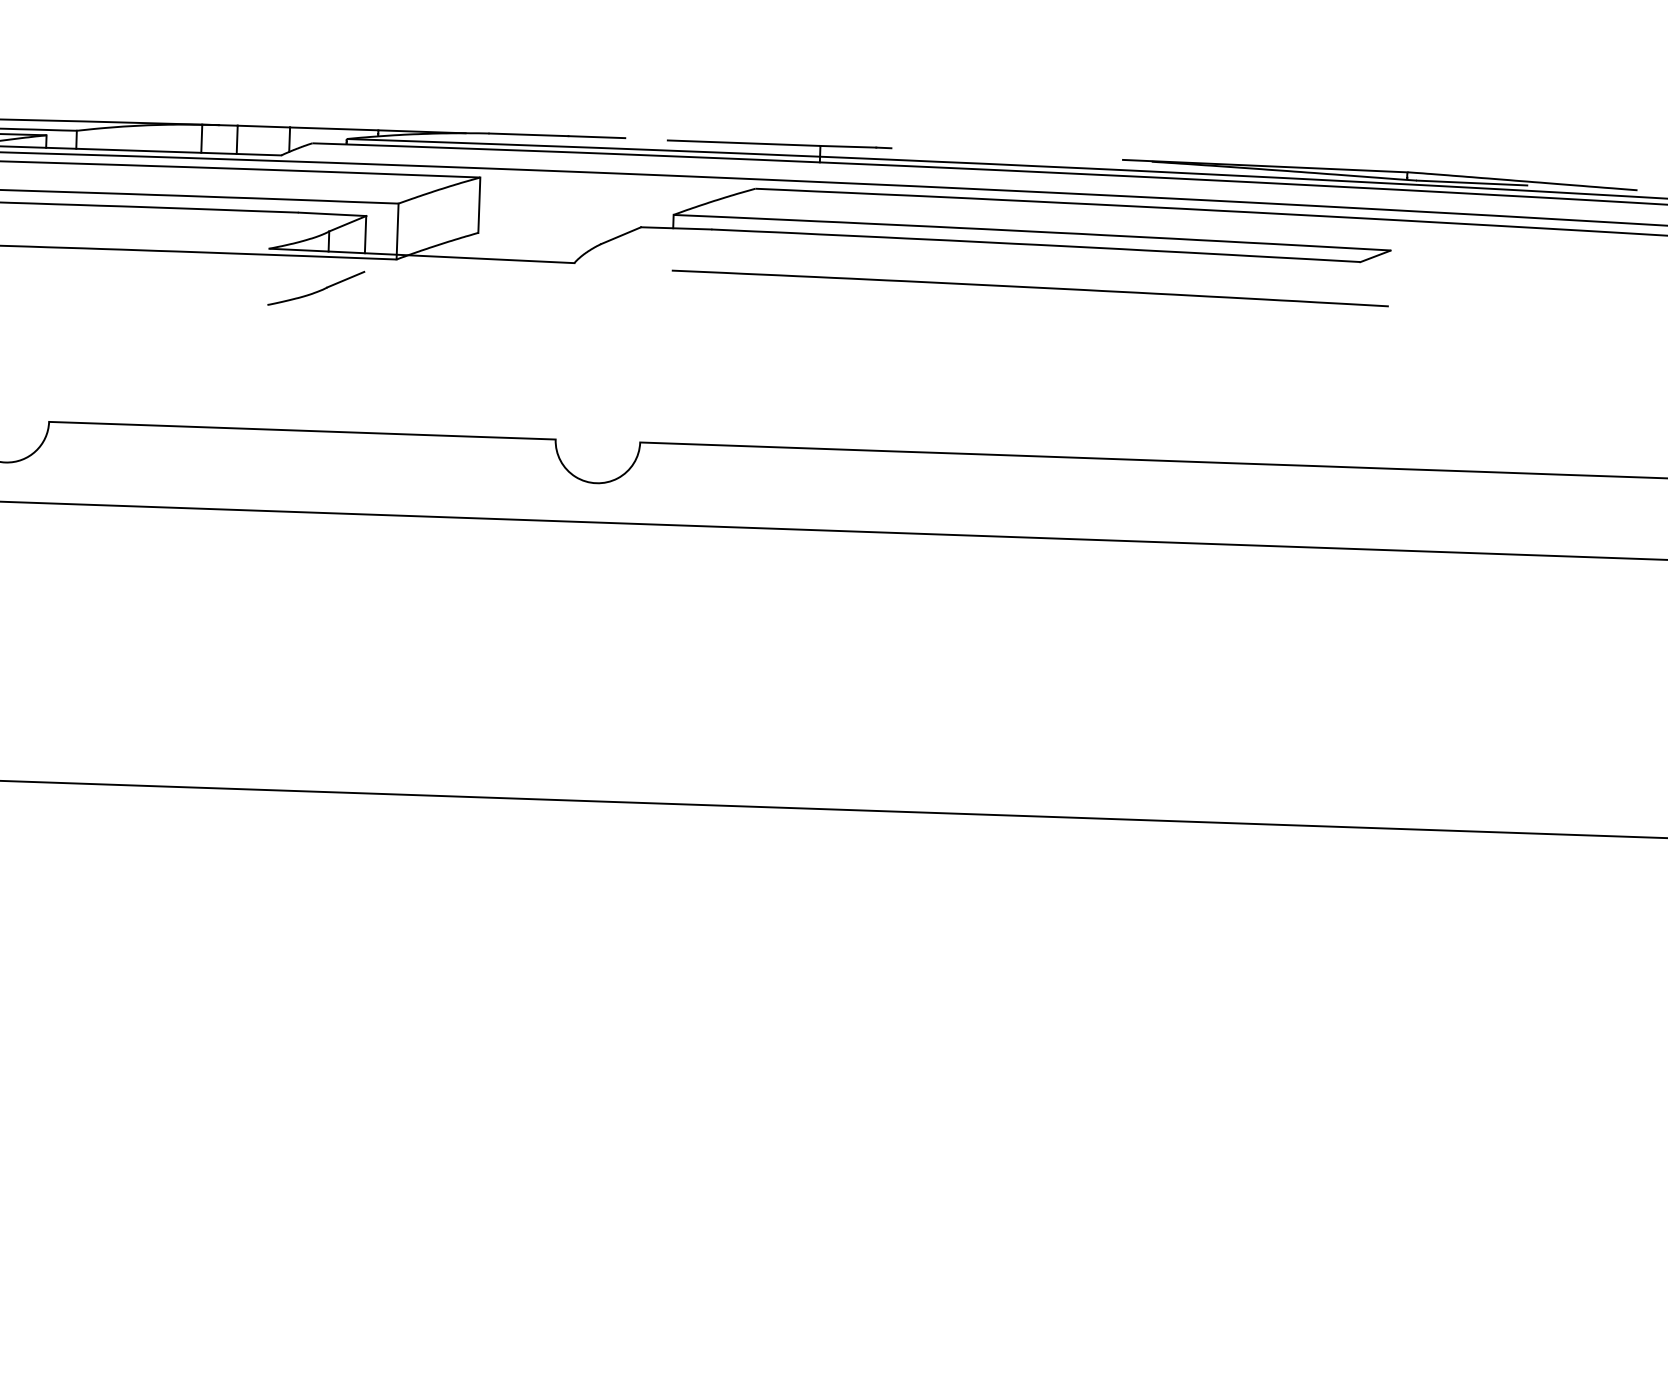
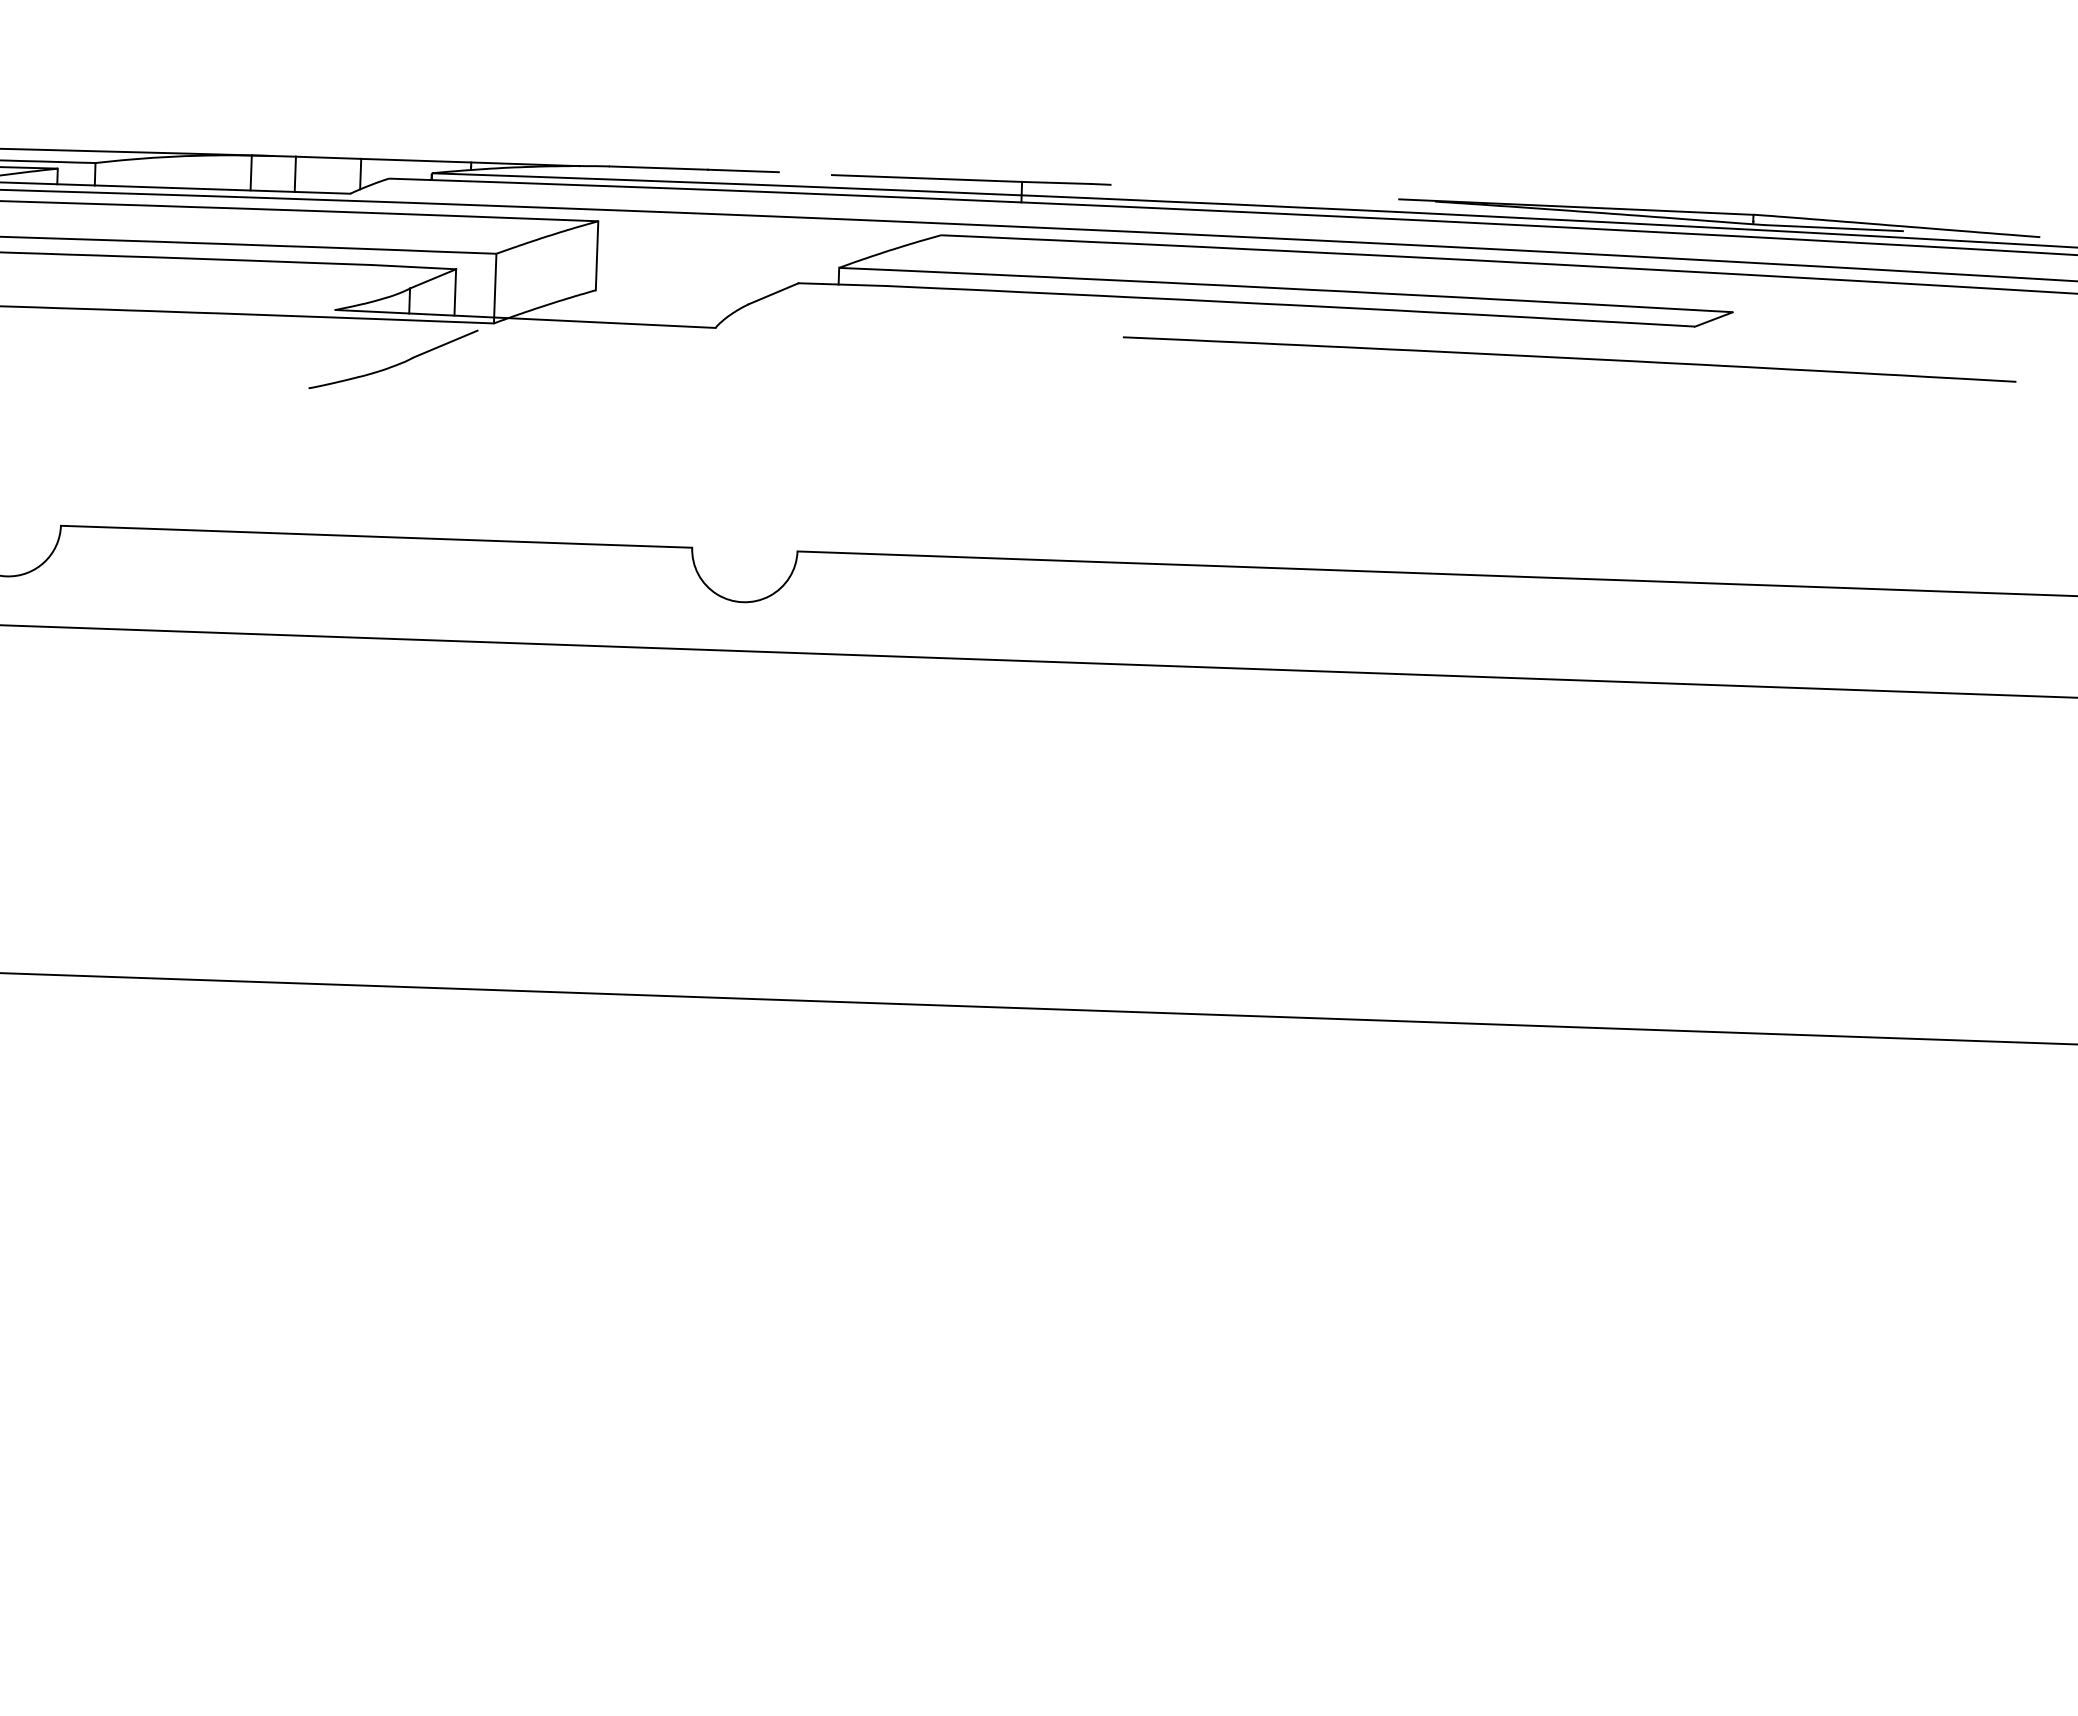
curve: (1030, 287) -> (1569, 358), moved
part: (315, 288) -> (393, 359), size x1.4

